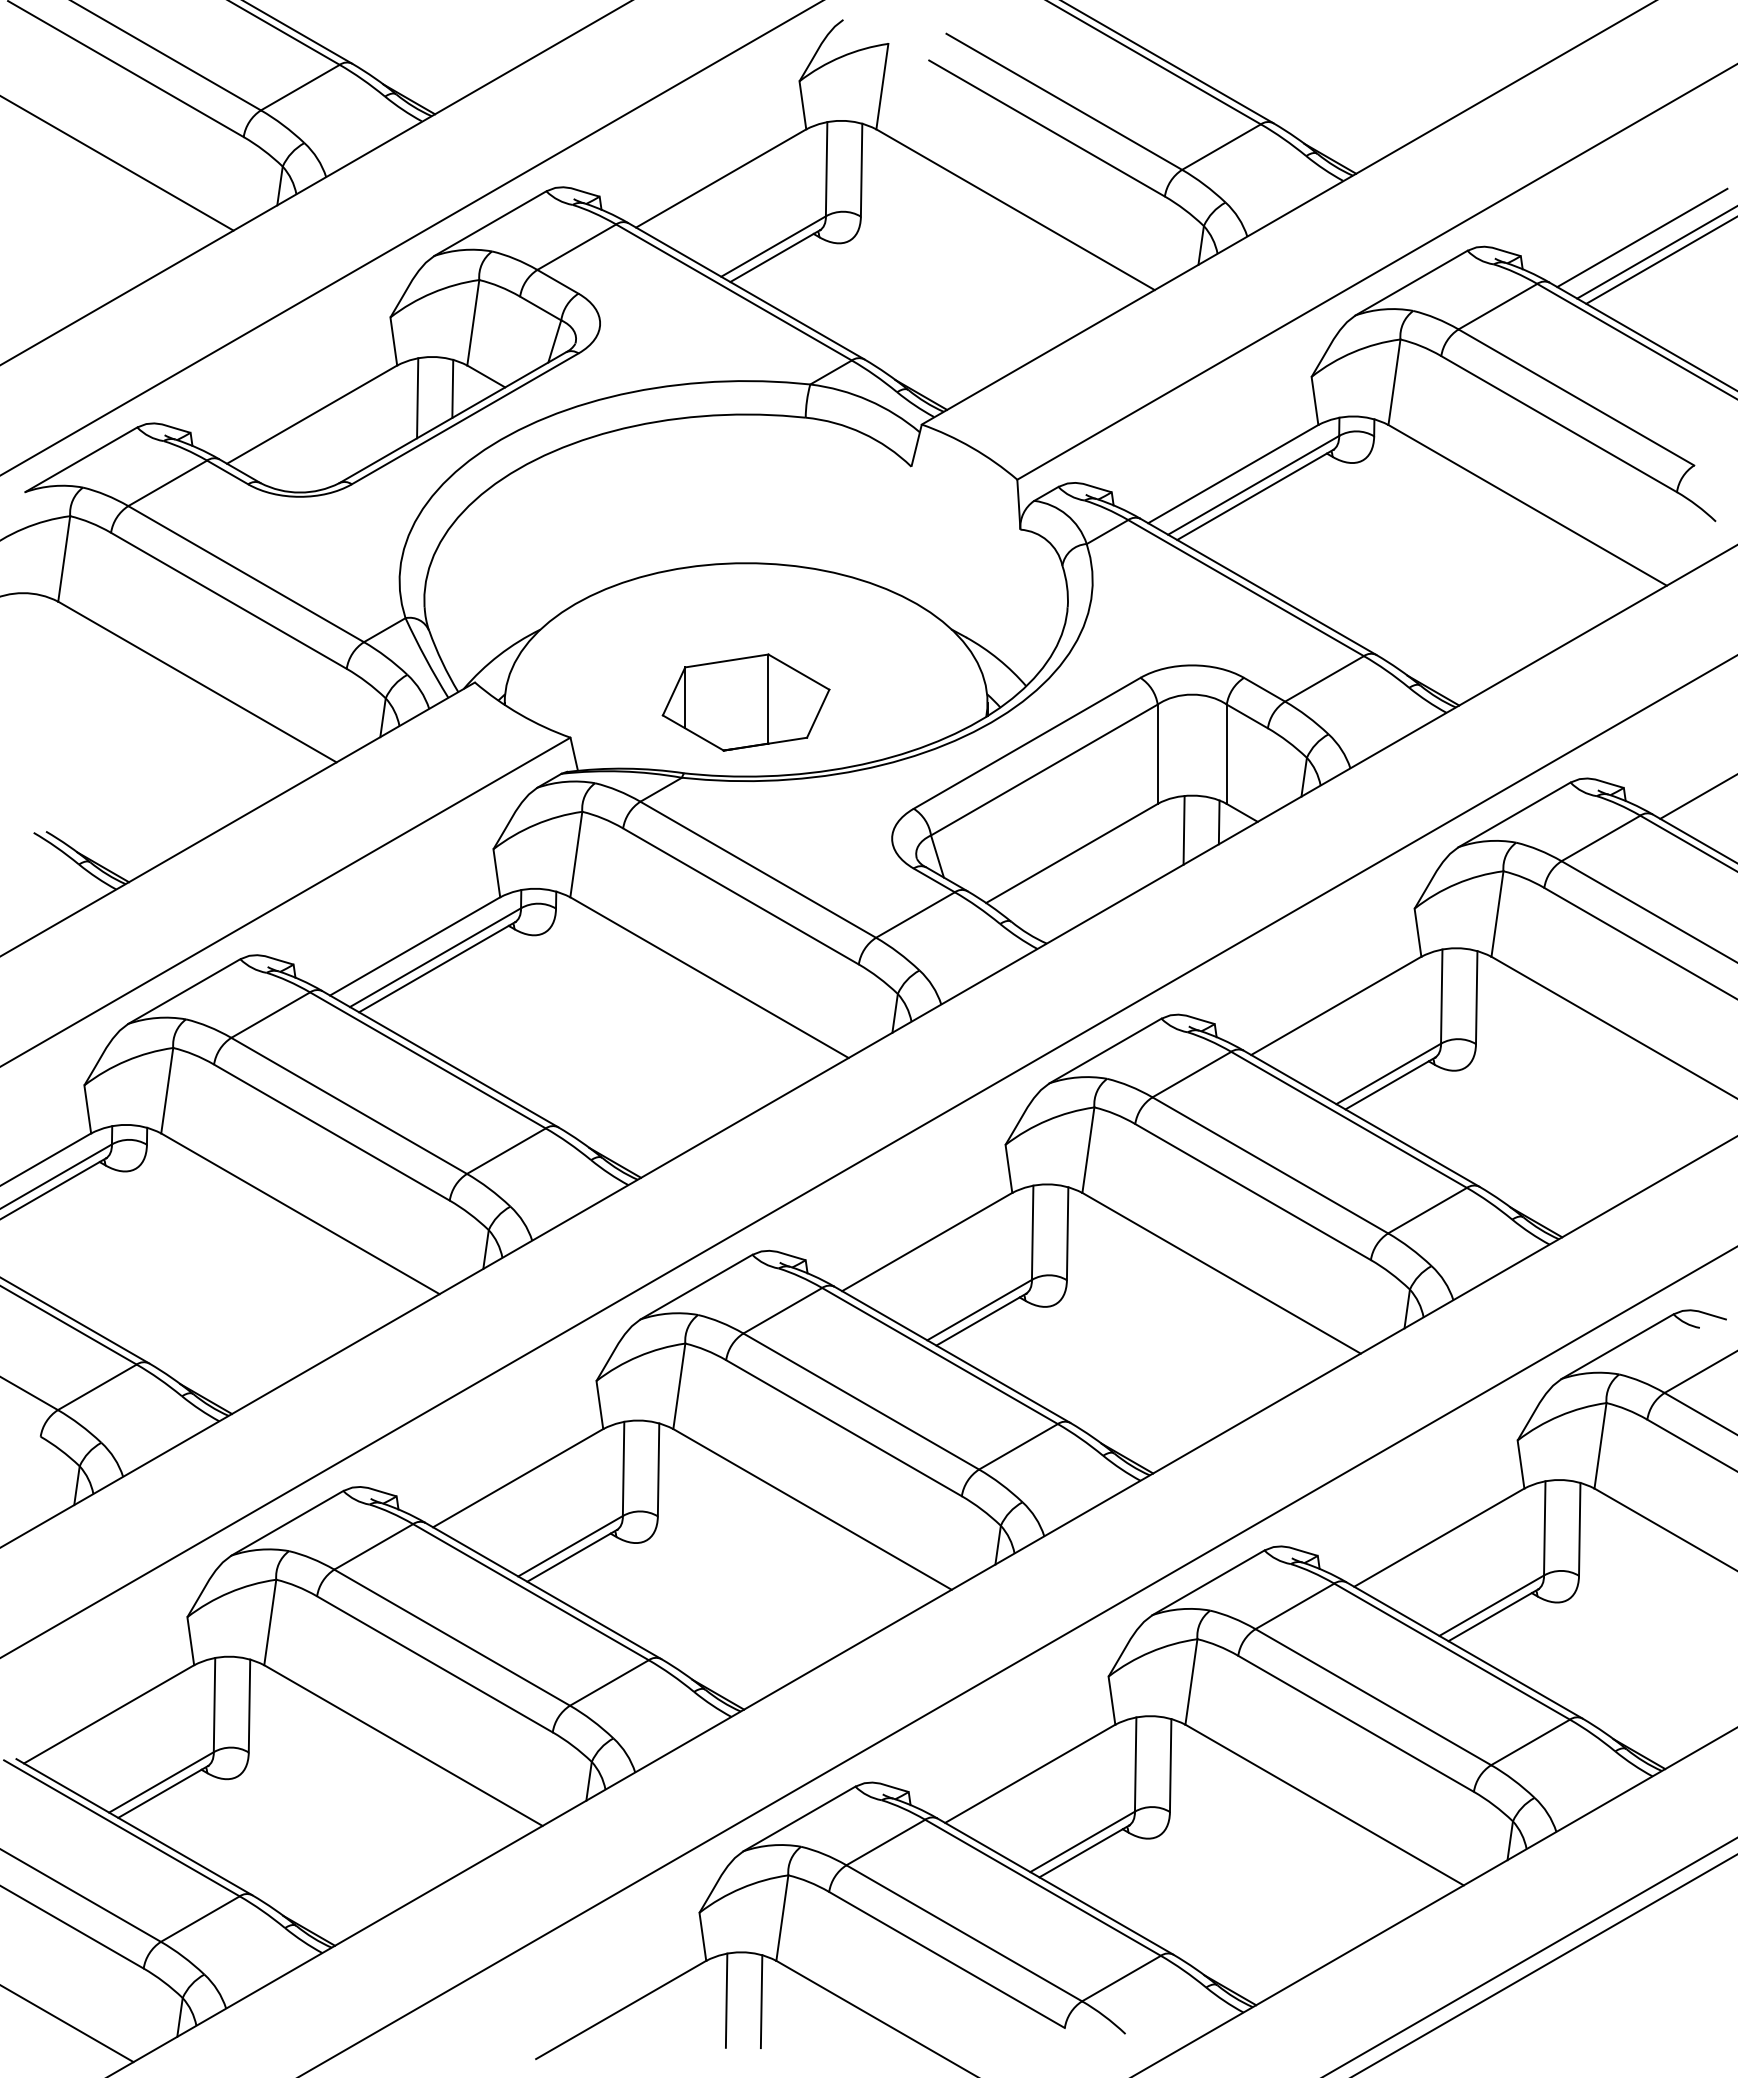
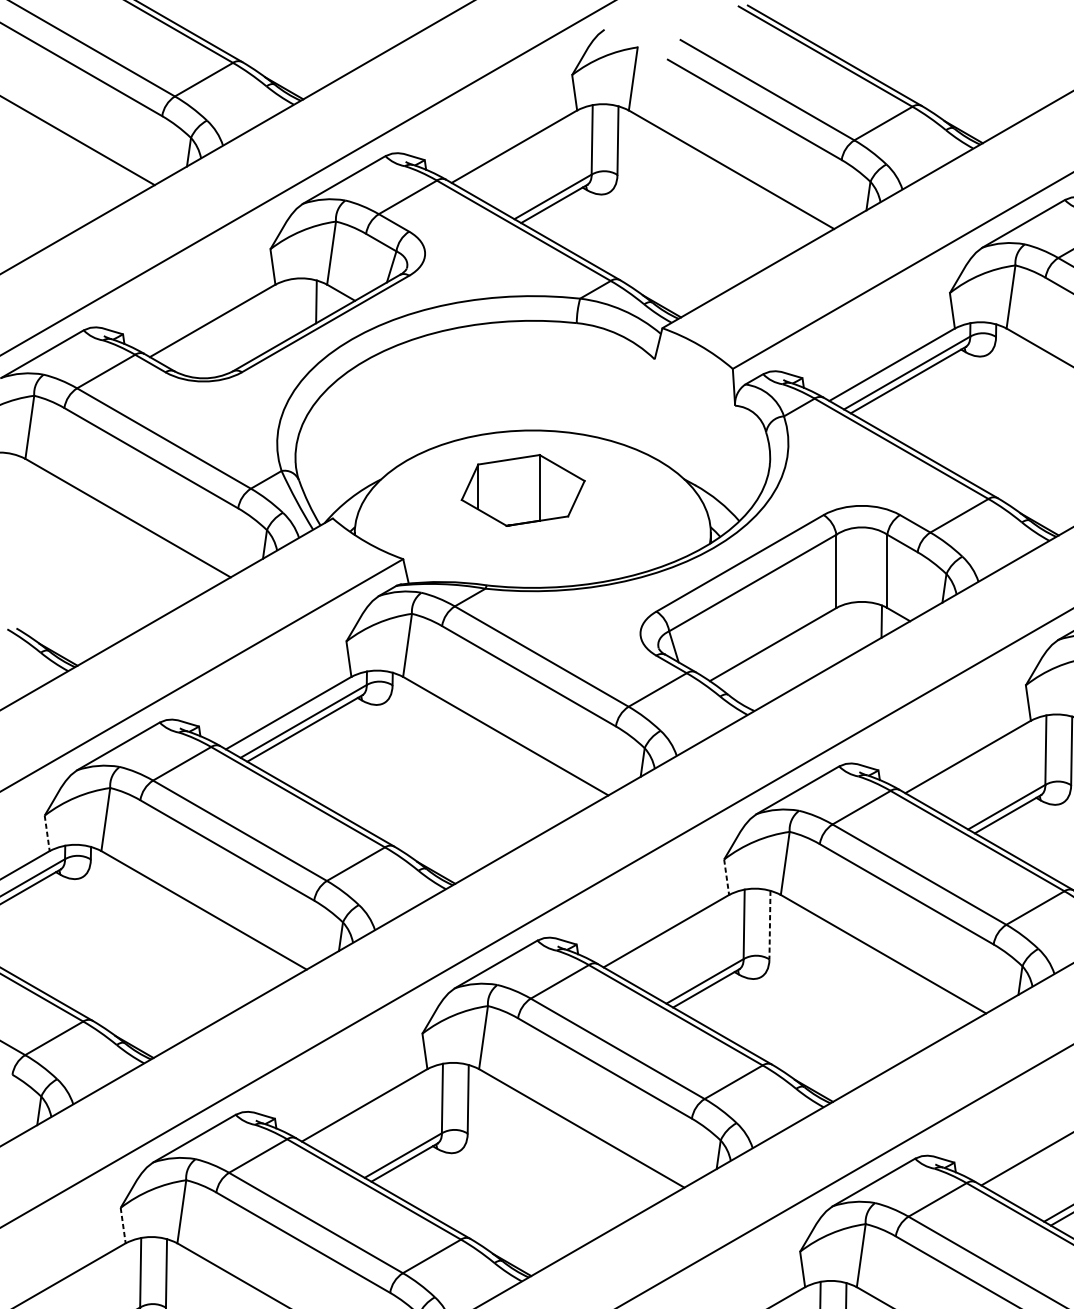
line: (417, 398) -> (290, 308), removed
part: (745, 702) -> (522, 490), moved
line: (1183, 830) -> (855, 627), removed
line: (87, 1109) -> (47, 833), solid -> dashed
line: (1009, 1169) -> (727, 877), solid -> dashed
line: (1067, 1234) -> (769, 925), solid -> dashed
line: (190, 1641) -> (122, 1225), solid -> dashed

